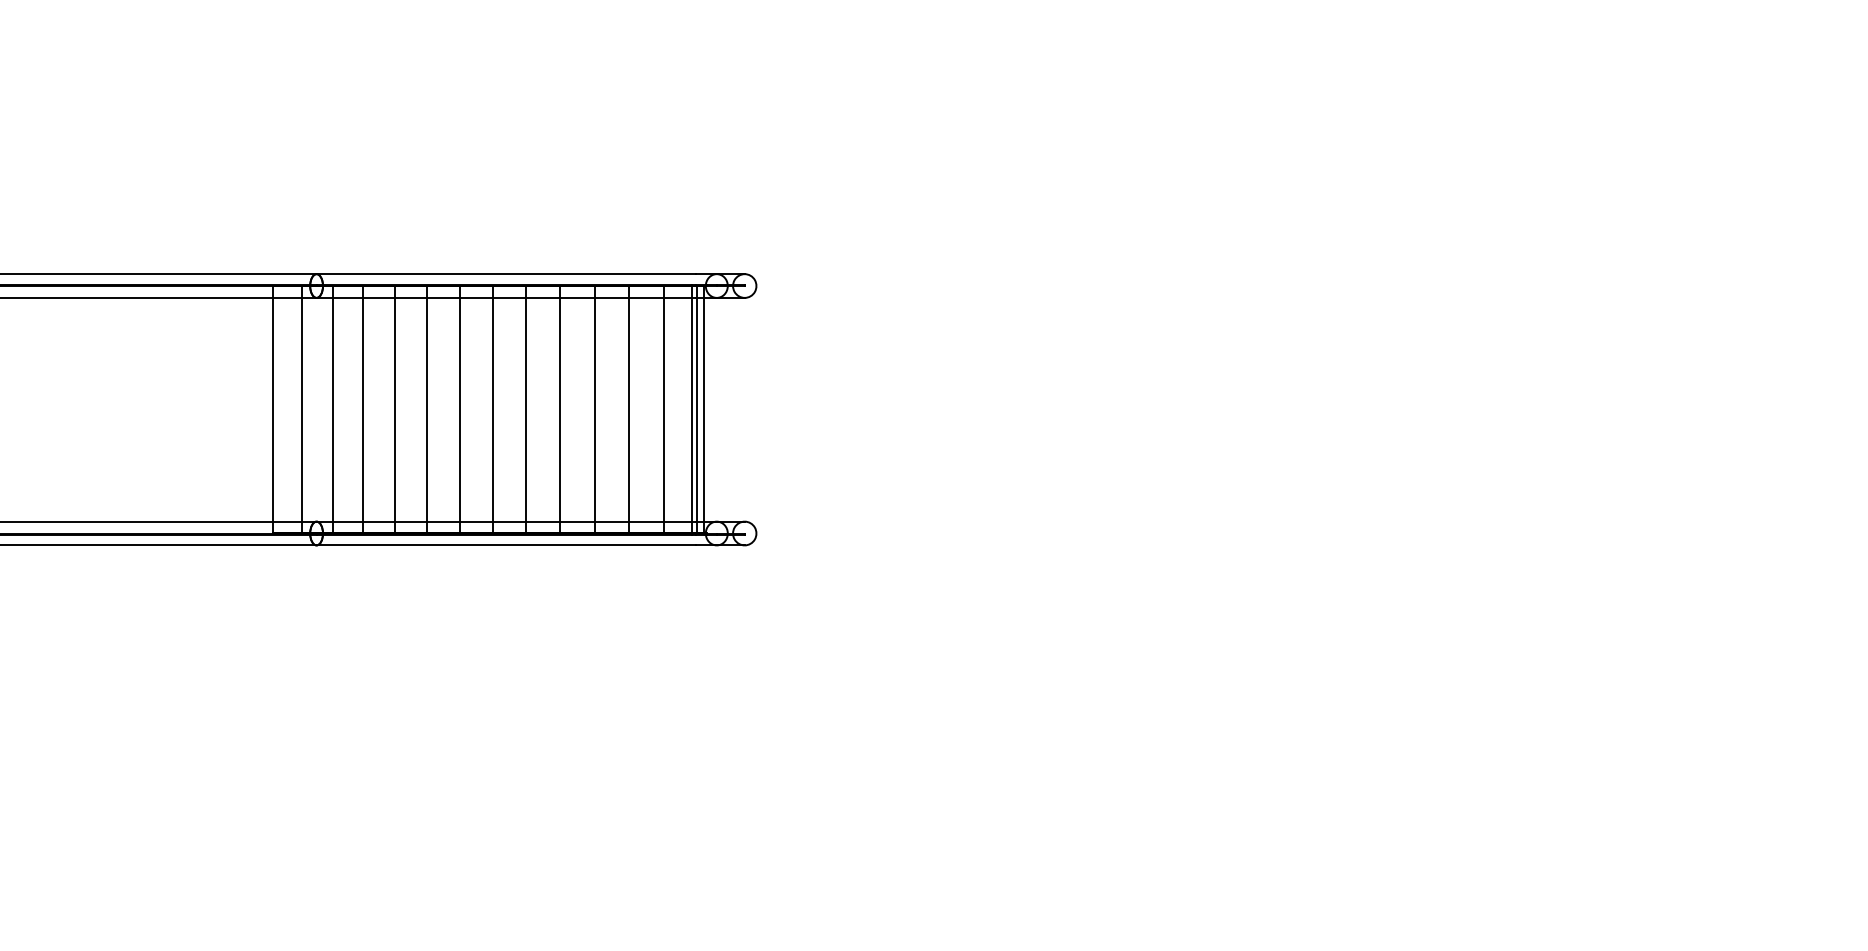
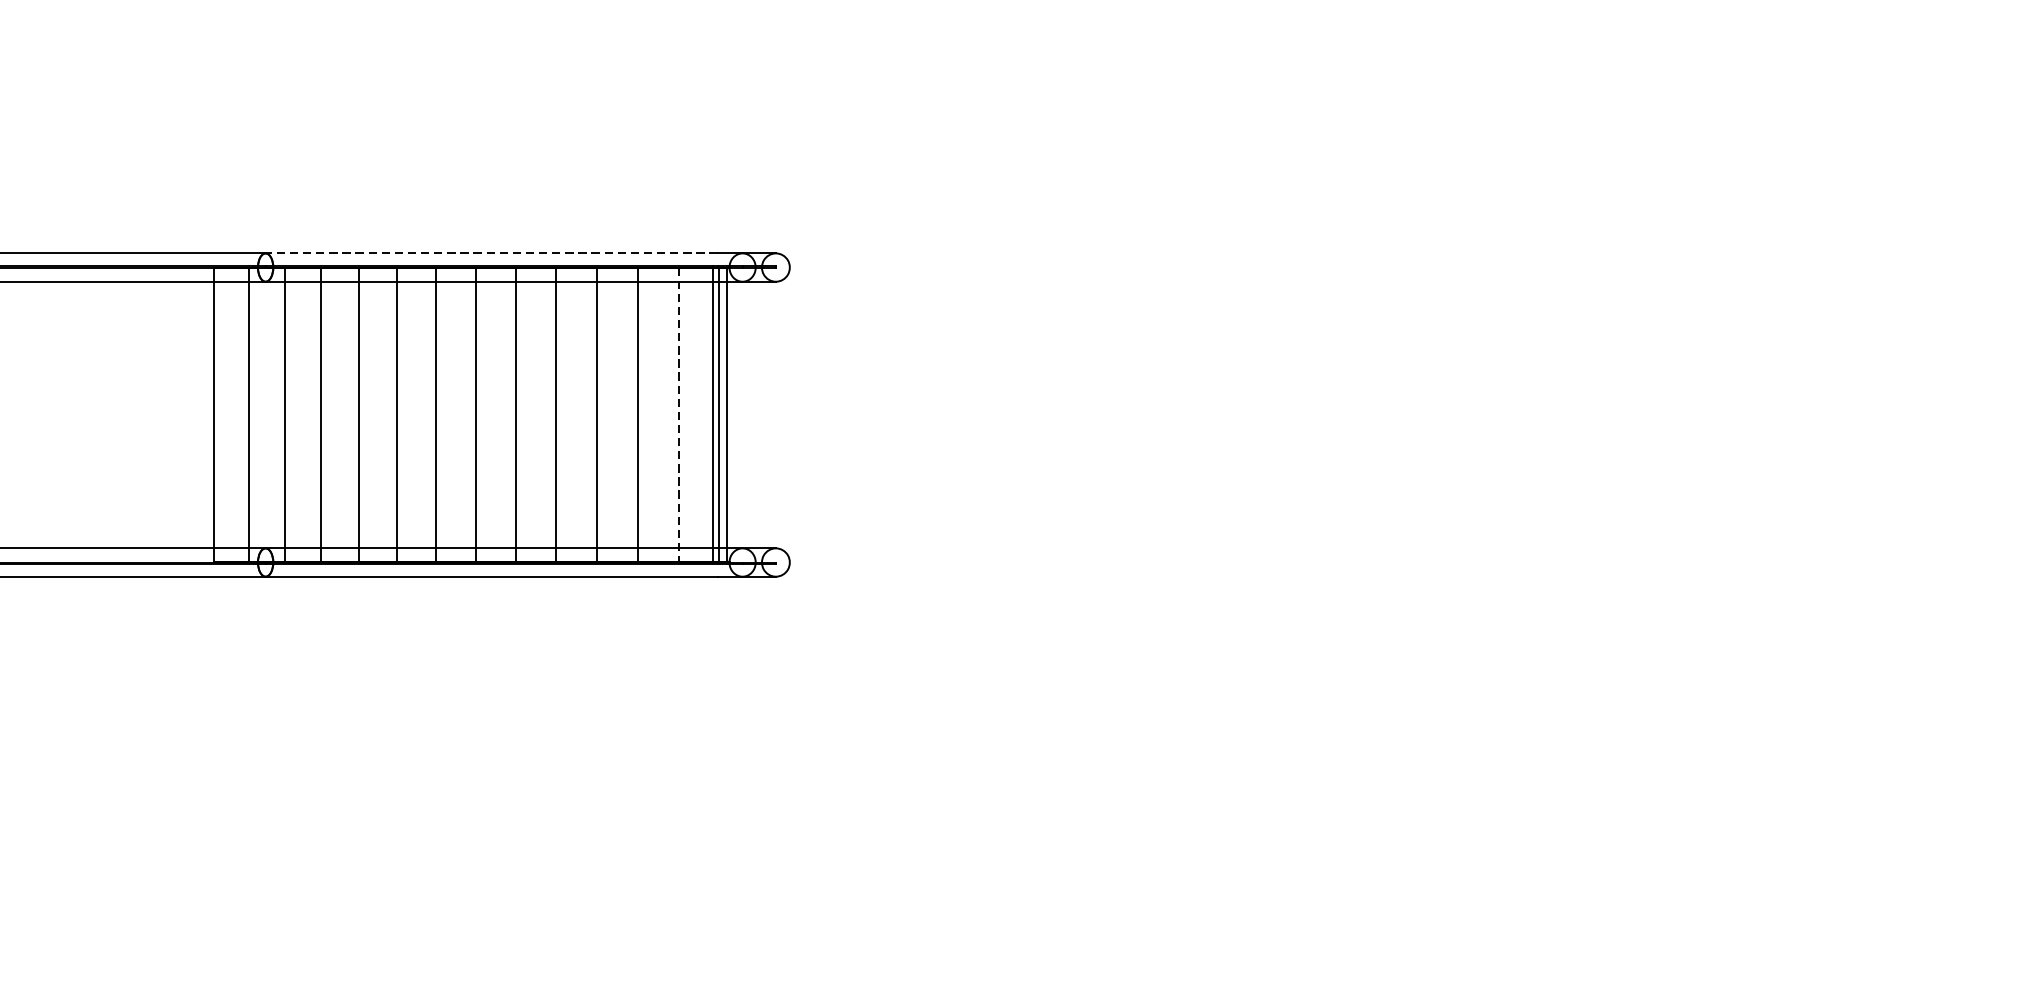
line: (506, 274) -> (491, 253), solid -> dashed
line: (663, 409) -> (679, 414), solid -> dashed

